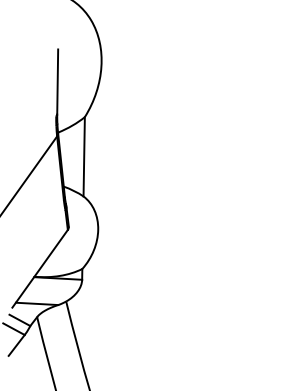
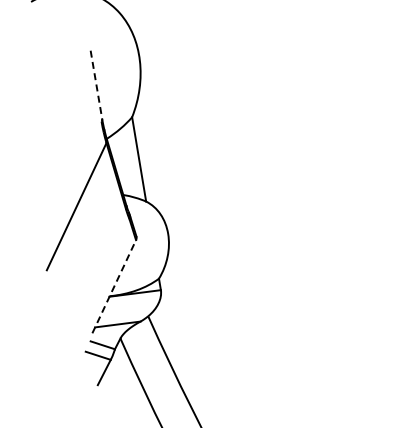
line: (57, 82) -> (96, 85), solid -> dashed
line: (40, 268) -> (114, 286), solid -> dashed

